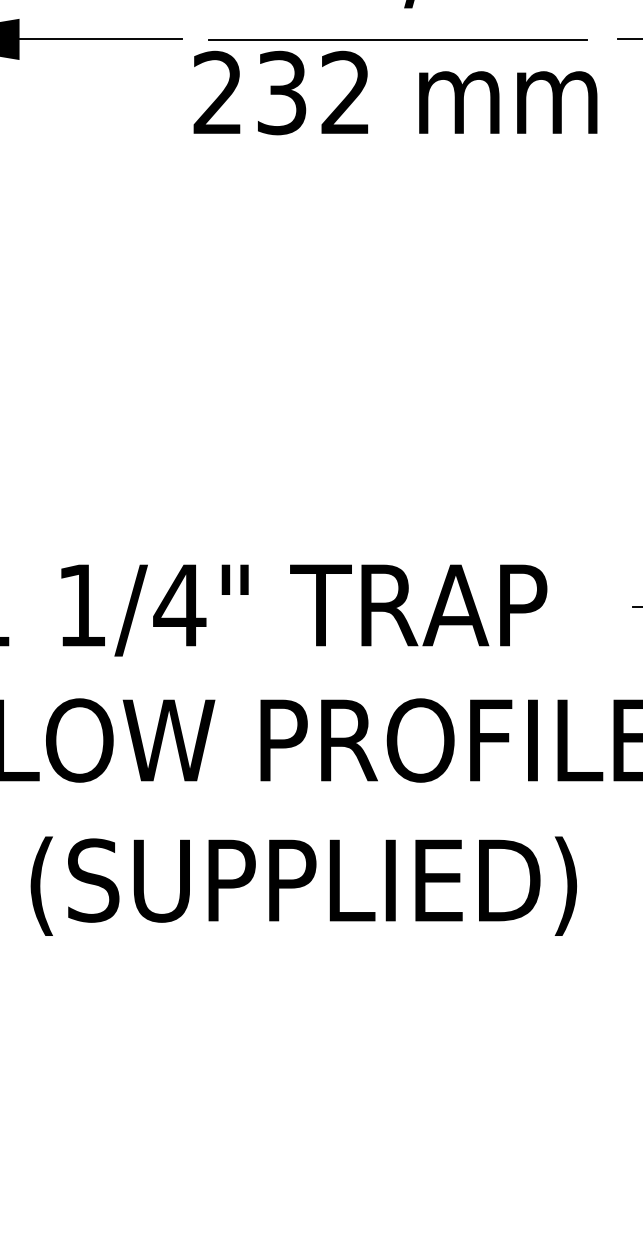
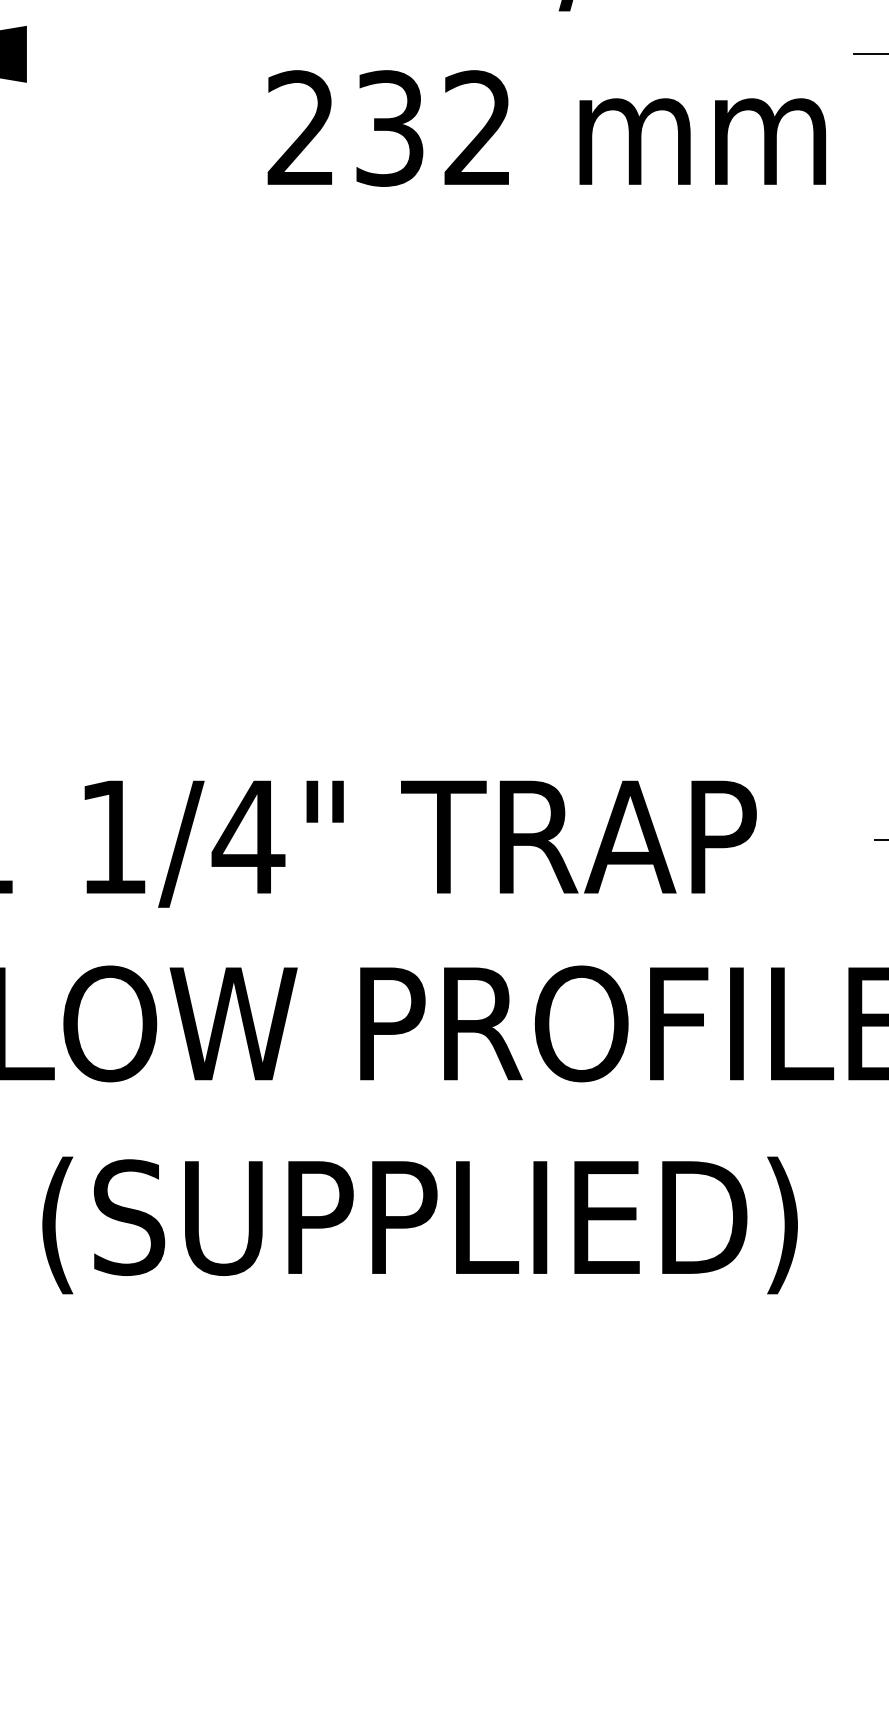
line: (100, 39) -> (138, 54), removed
line: (397, 39) -> (549, 54), removed

